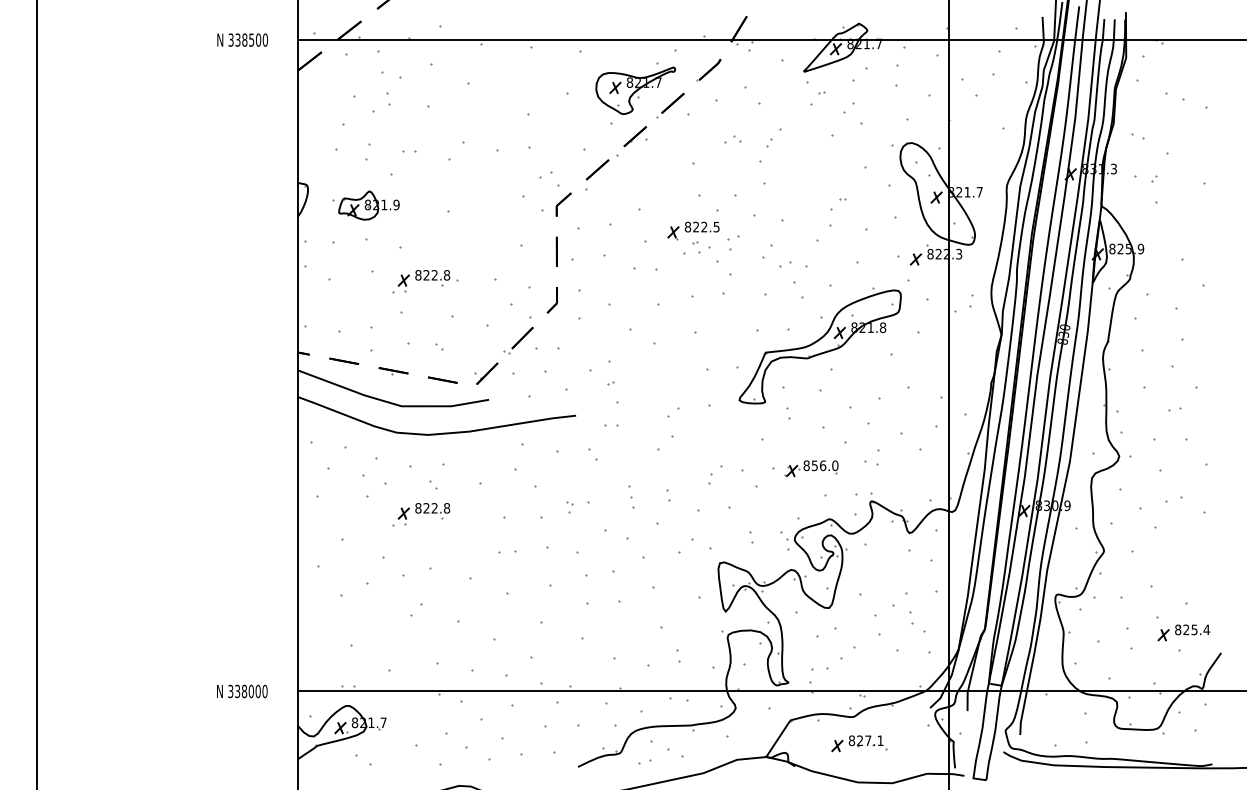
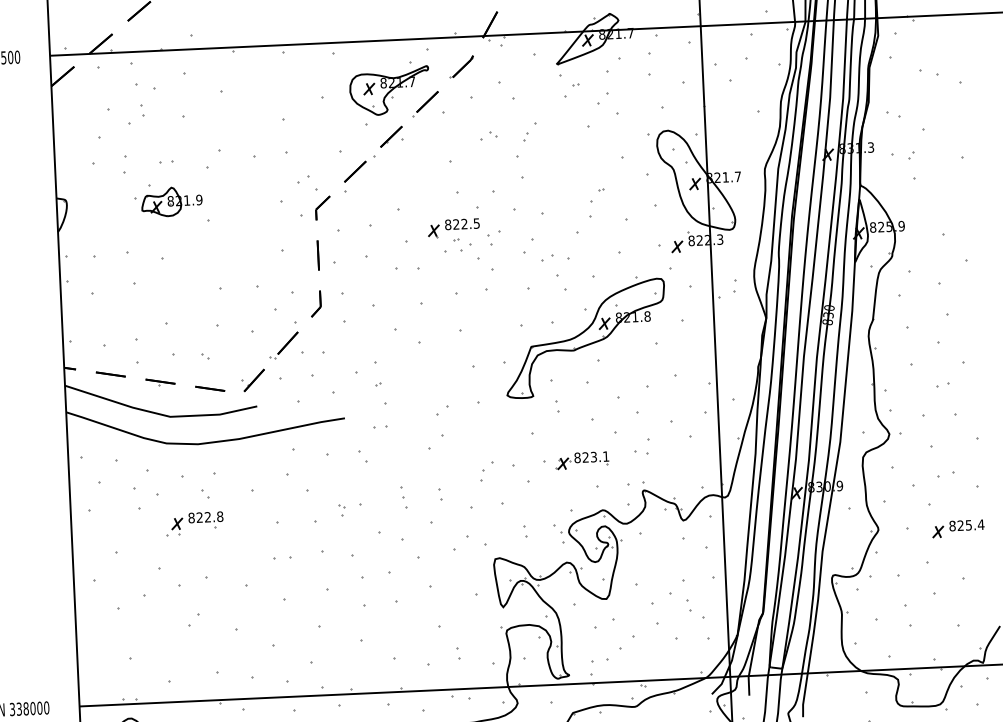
part: (365, 205) -> (168, 201), moved
part: (421, 281) -> (184, 291), removed
text: (824, 465) -> (595, 456), 856.0 -> 823.1
part: (1183, 632) -> (957, 528), moved

